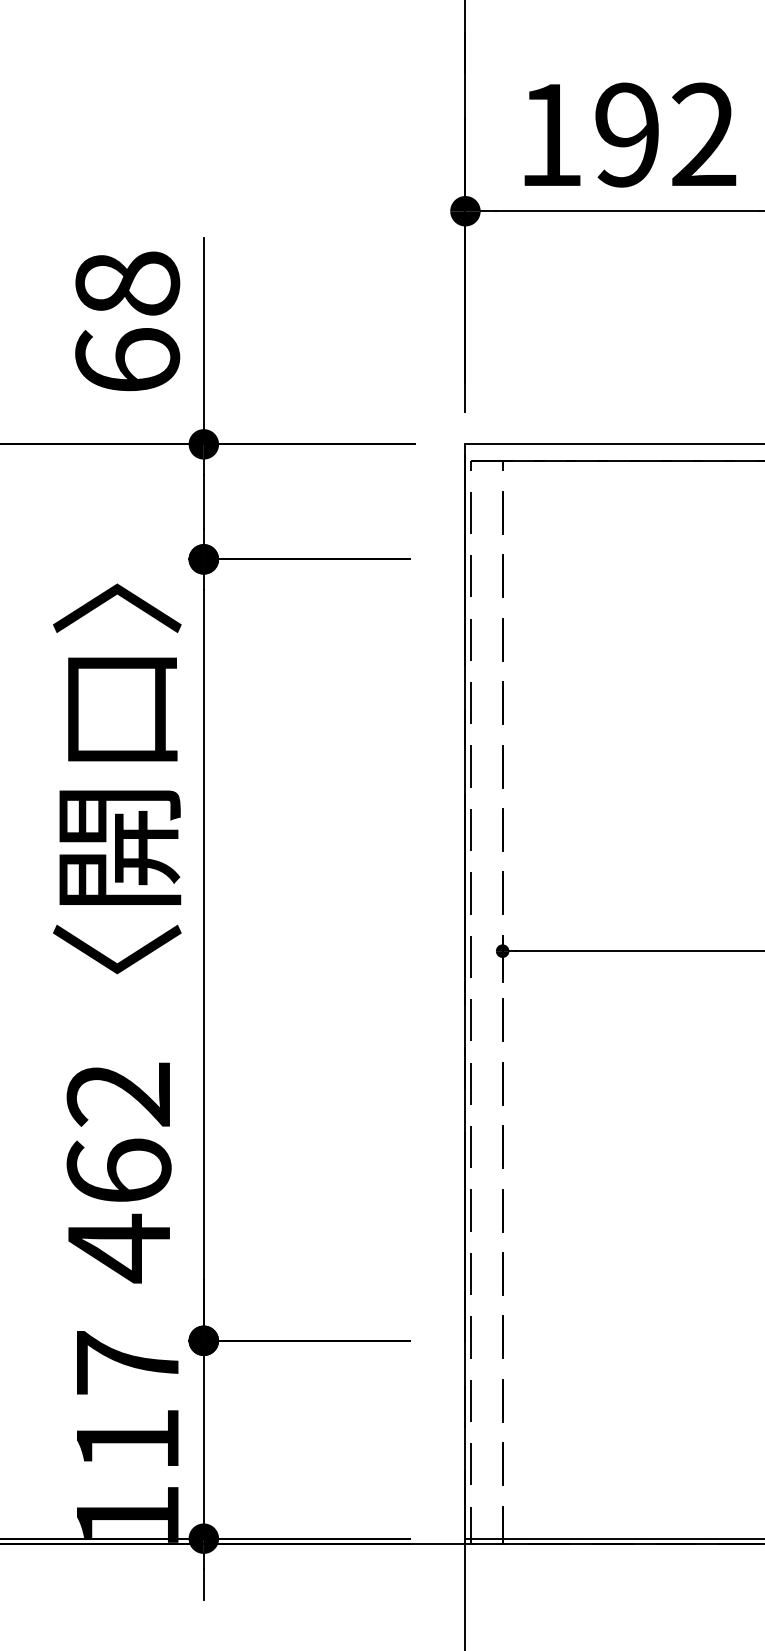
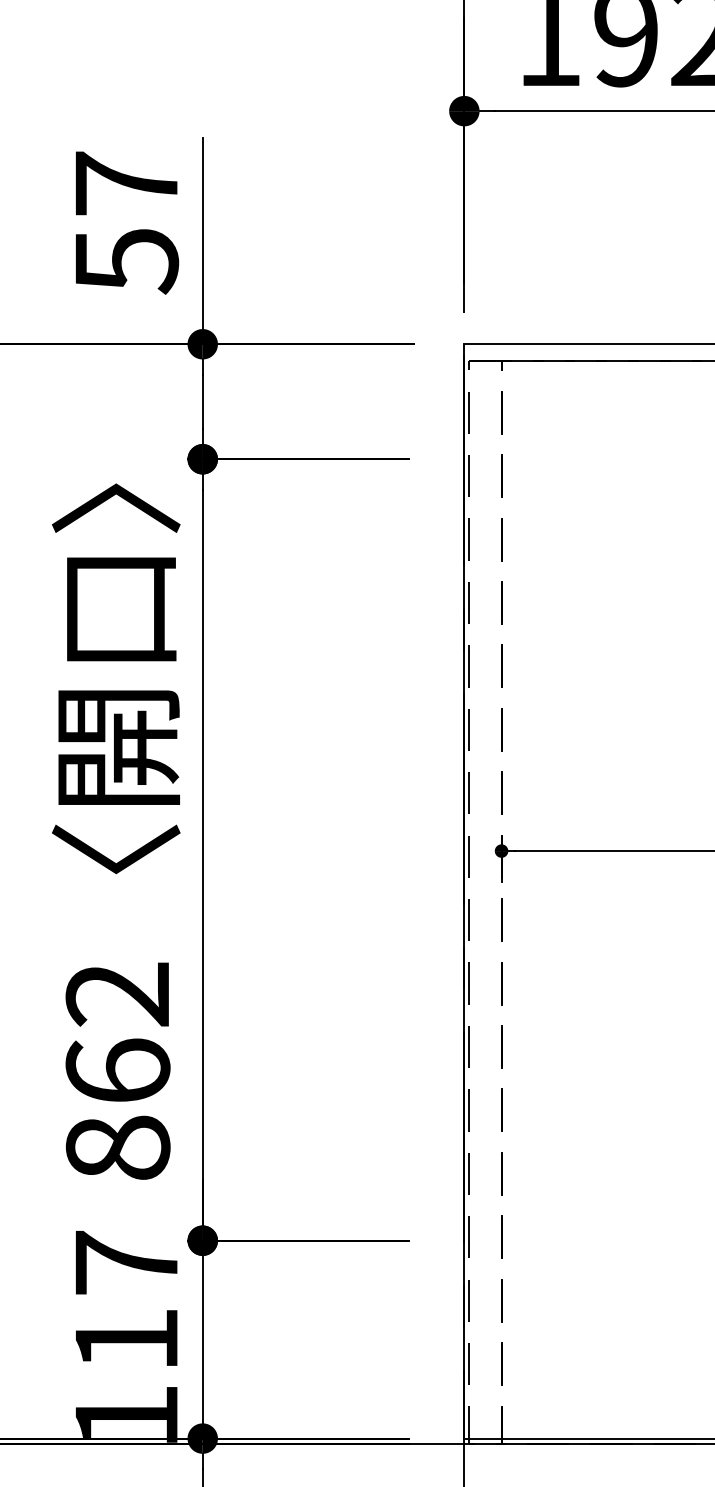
text: (127, 322) -> (126, 222), 68 -> 57
text: (119, 1248) -> (118, 1148), 462 -> 862

